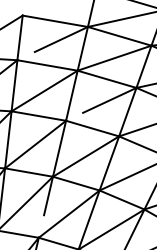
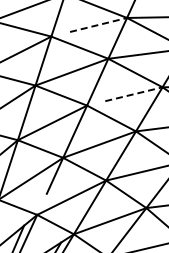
line: (62, 38) -> (99, 24), solid -> dashed
line: (110, 100) -> (134, 94), solid -> dashed

